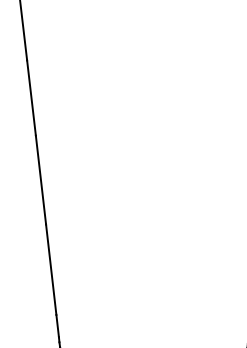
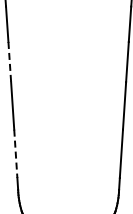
line: (31, 98) -> (9, 62), solid -> dashed
line: (50, 271) -> (15, 154), solid -> dashed

